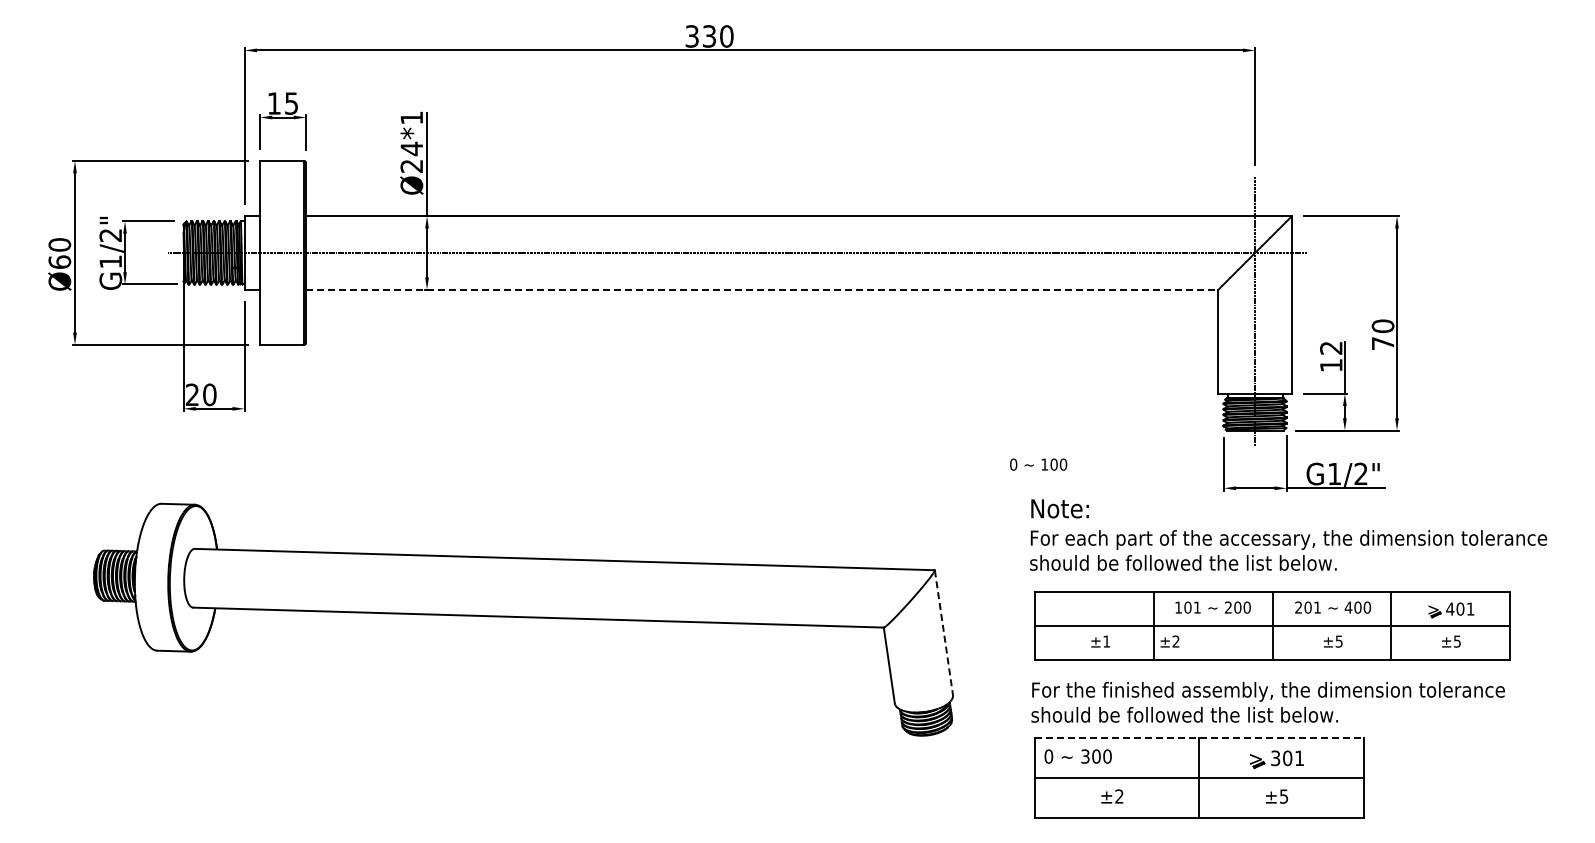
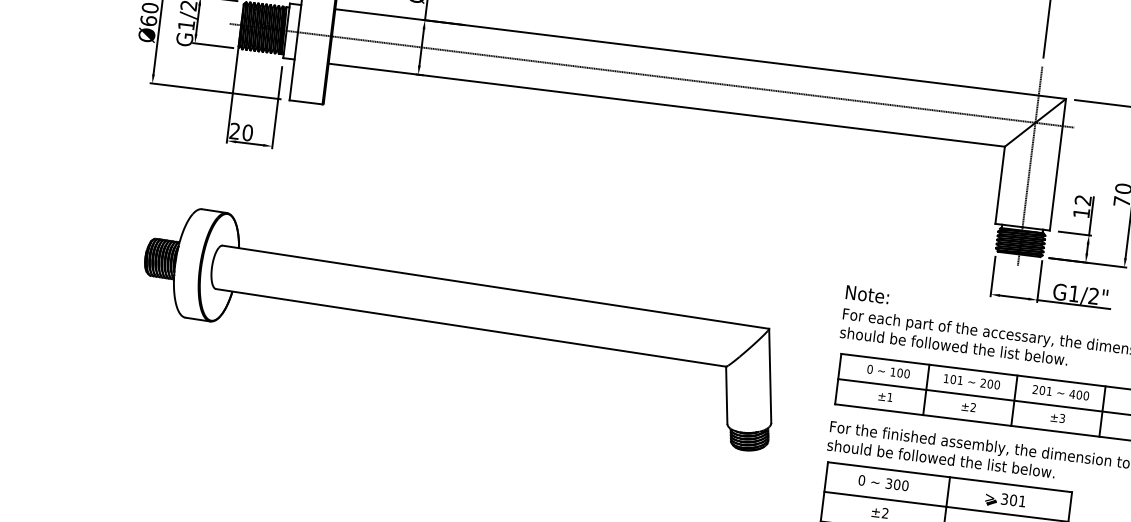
line: (762, 289) -> (666, 105), dashed -> solid
text: (1038, 464) -> (888, 371), moved
line: (943, 632) -> (769, 375), dashed -> solid
text: (1339, 640) -> (1062, 417), ±5 -> ±3
text: (1169, 641) -> (968, 406), moved
line: (1199, 737) -> (950, 476), dashed -> solid
text: (1077, 756) -> (883, 482), moved

